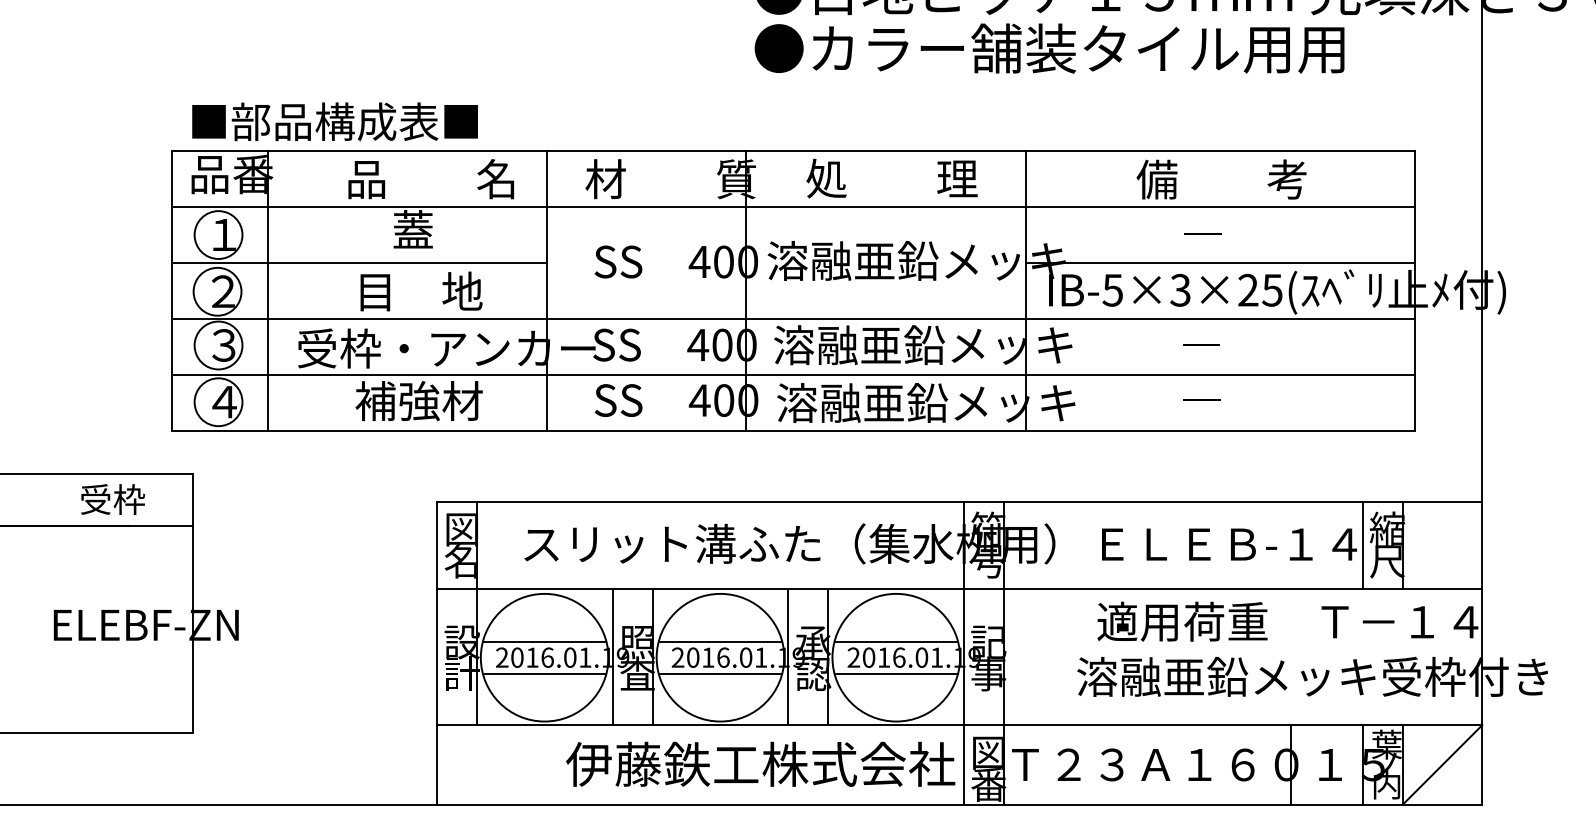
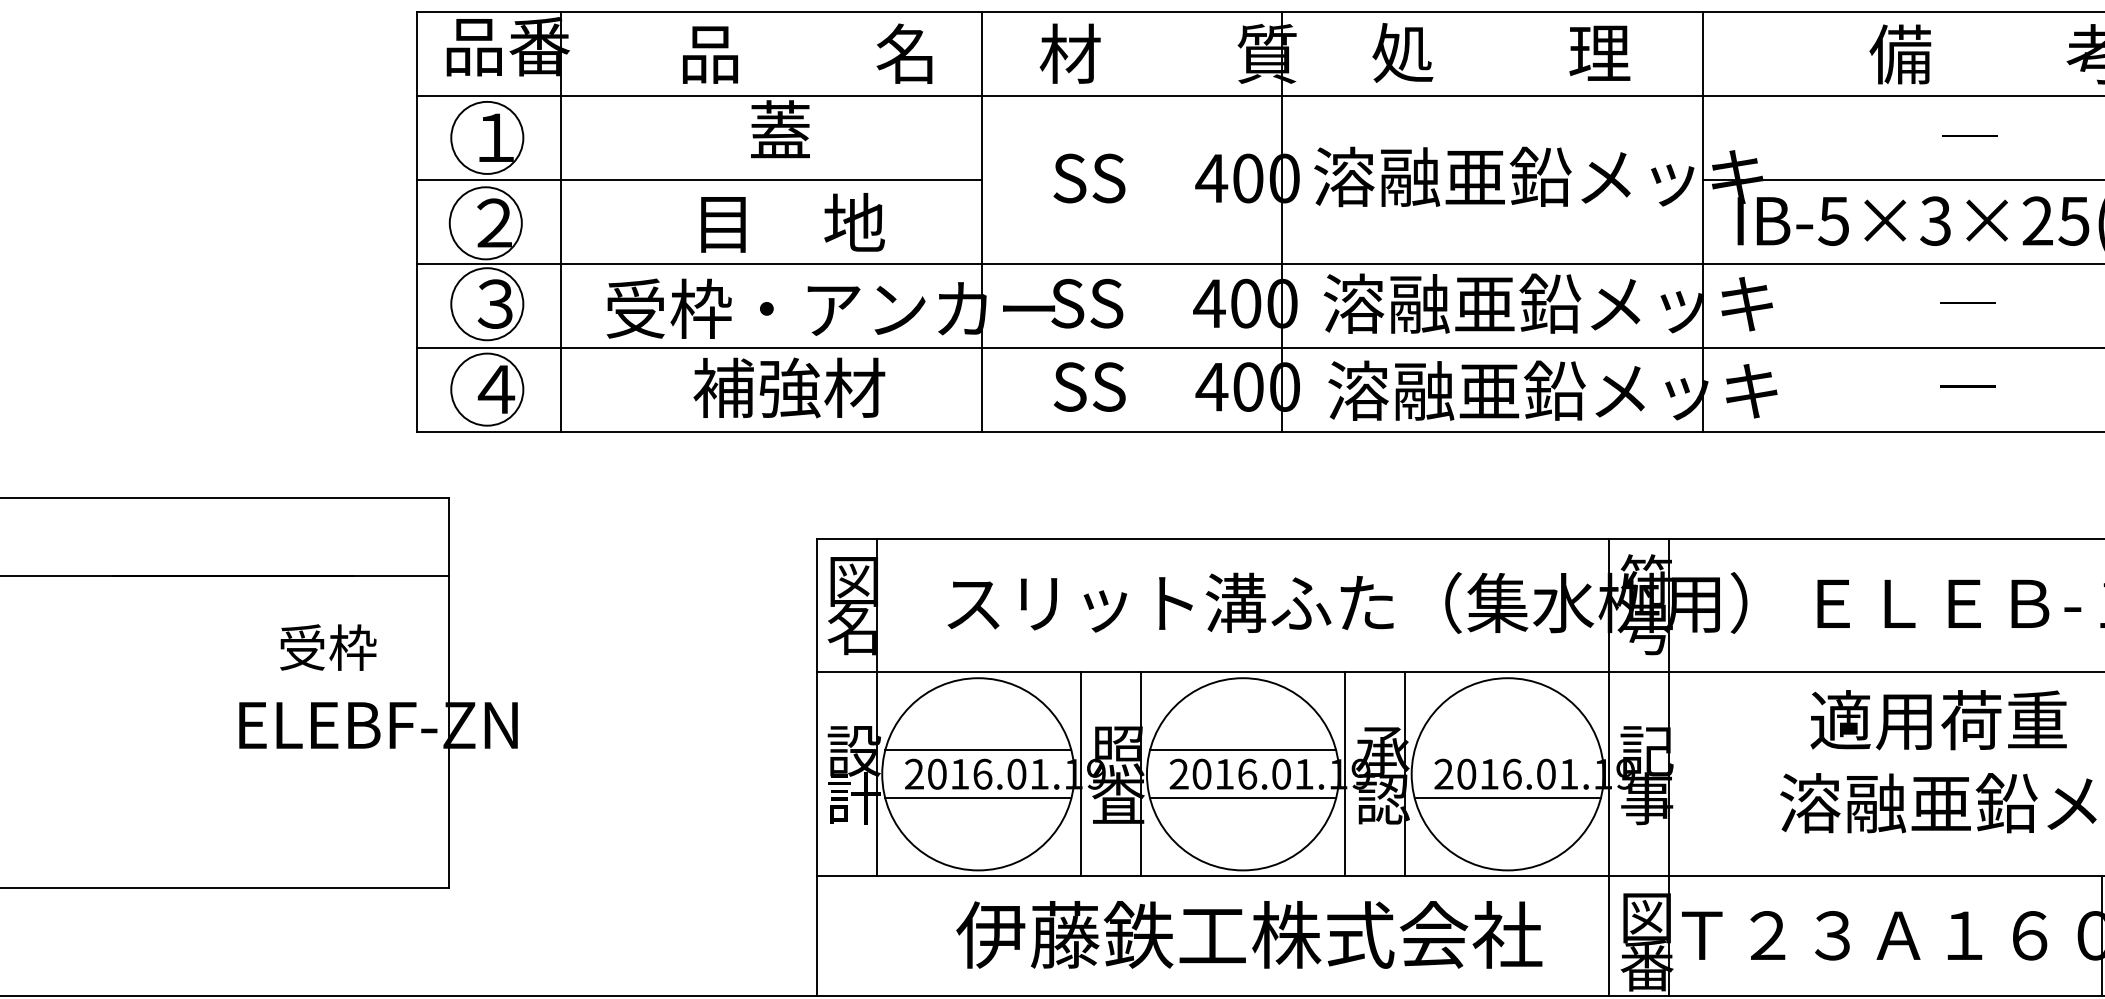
text: (112, 499) -> (327, 647), moved
line: (896, 641) -> (1508, 749), removed
text: (760, 763) -> (1249, 933), moved

